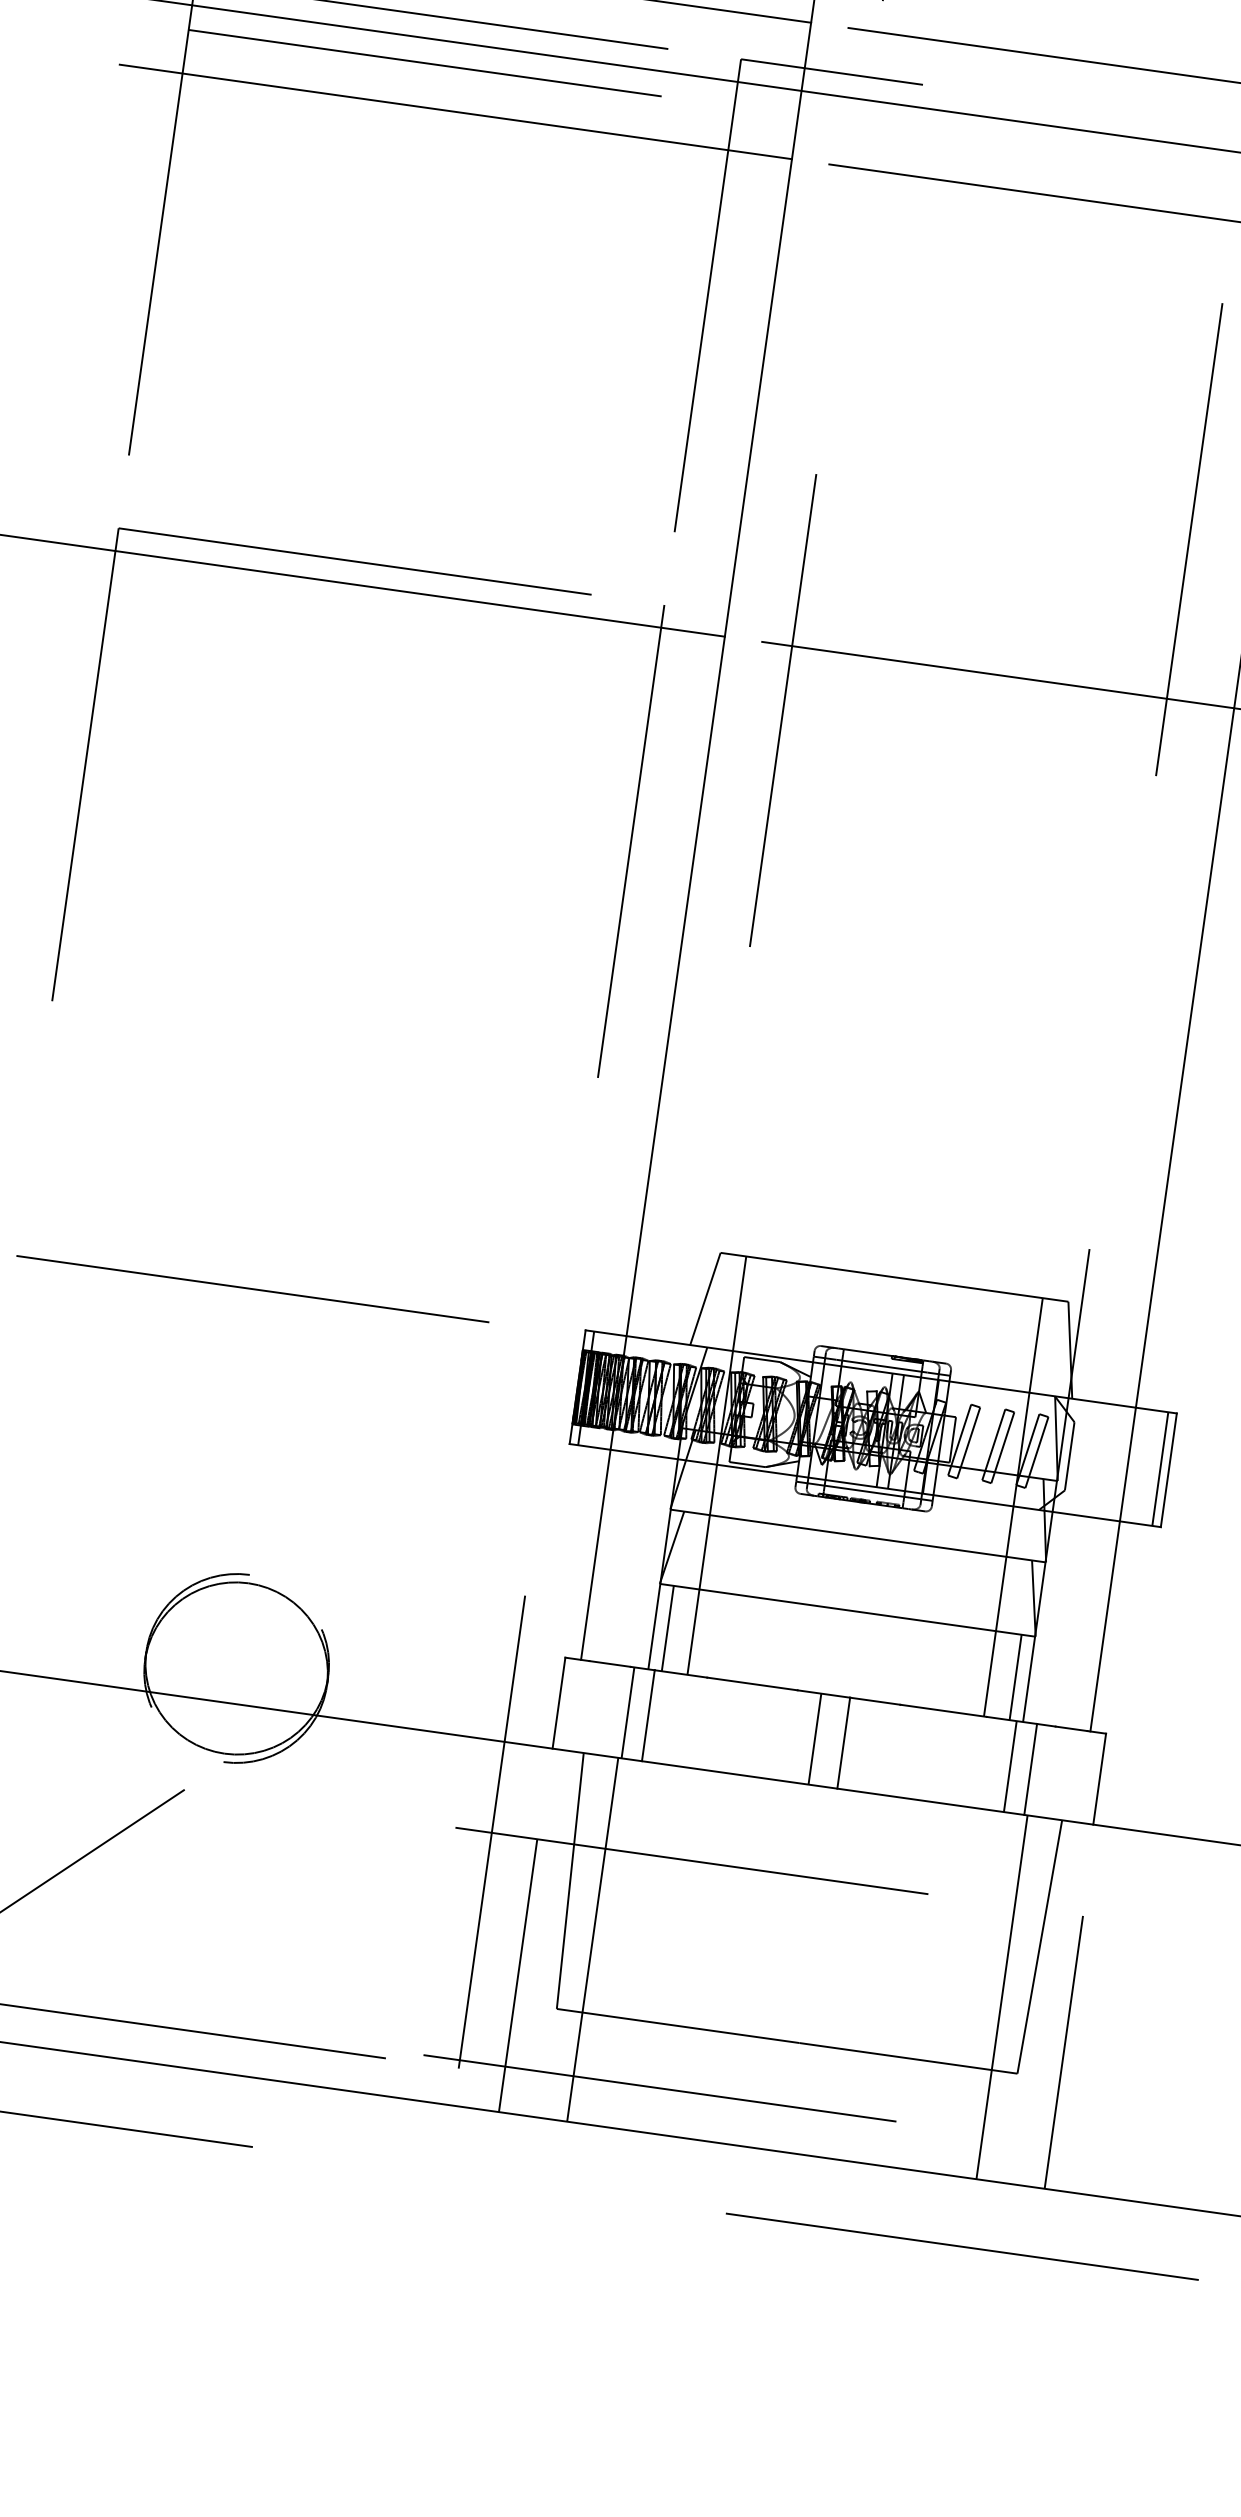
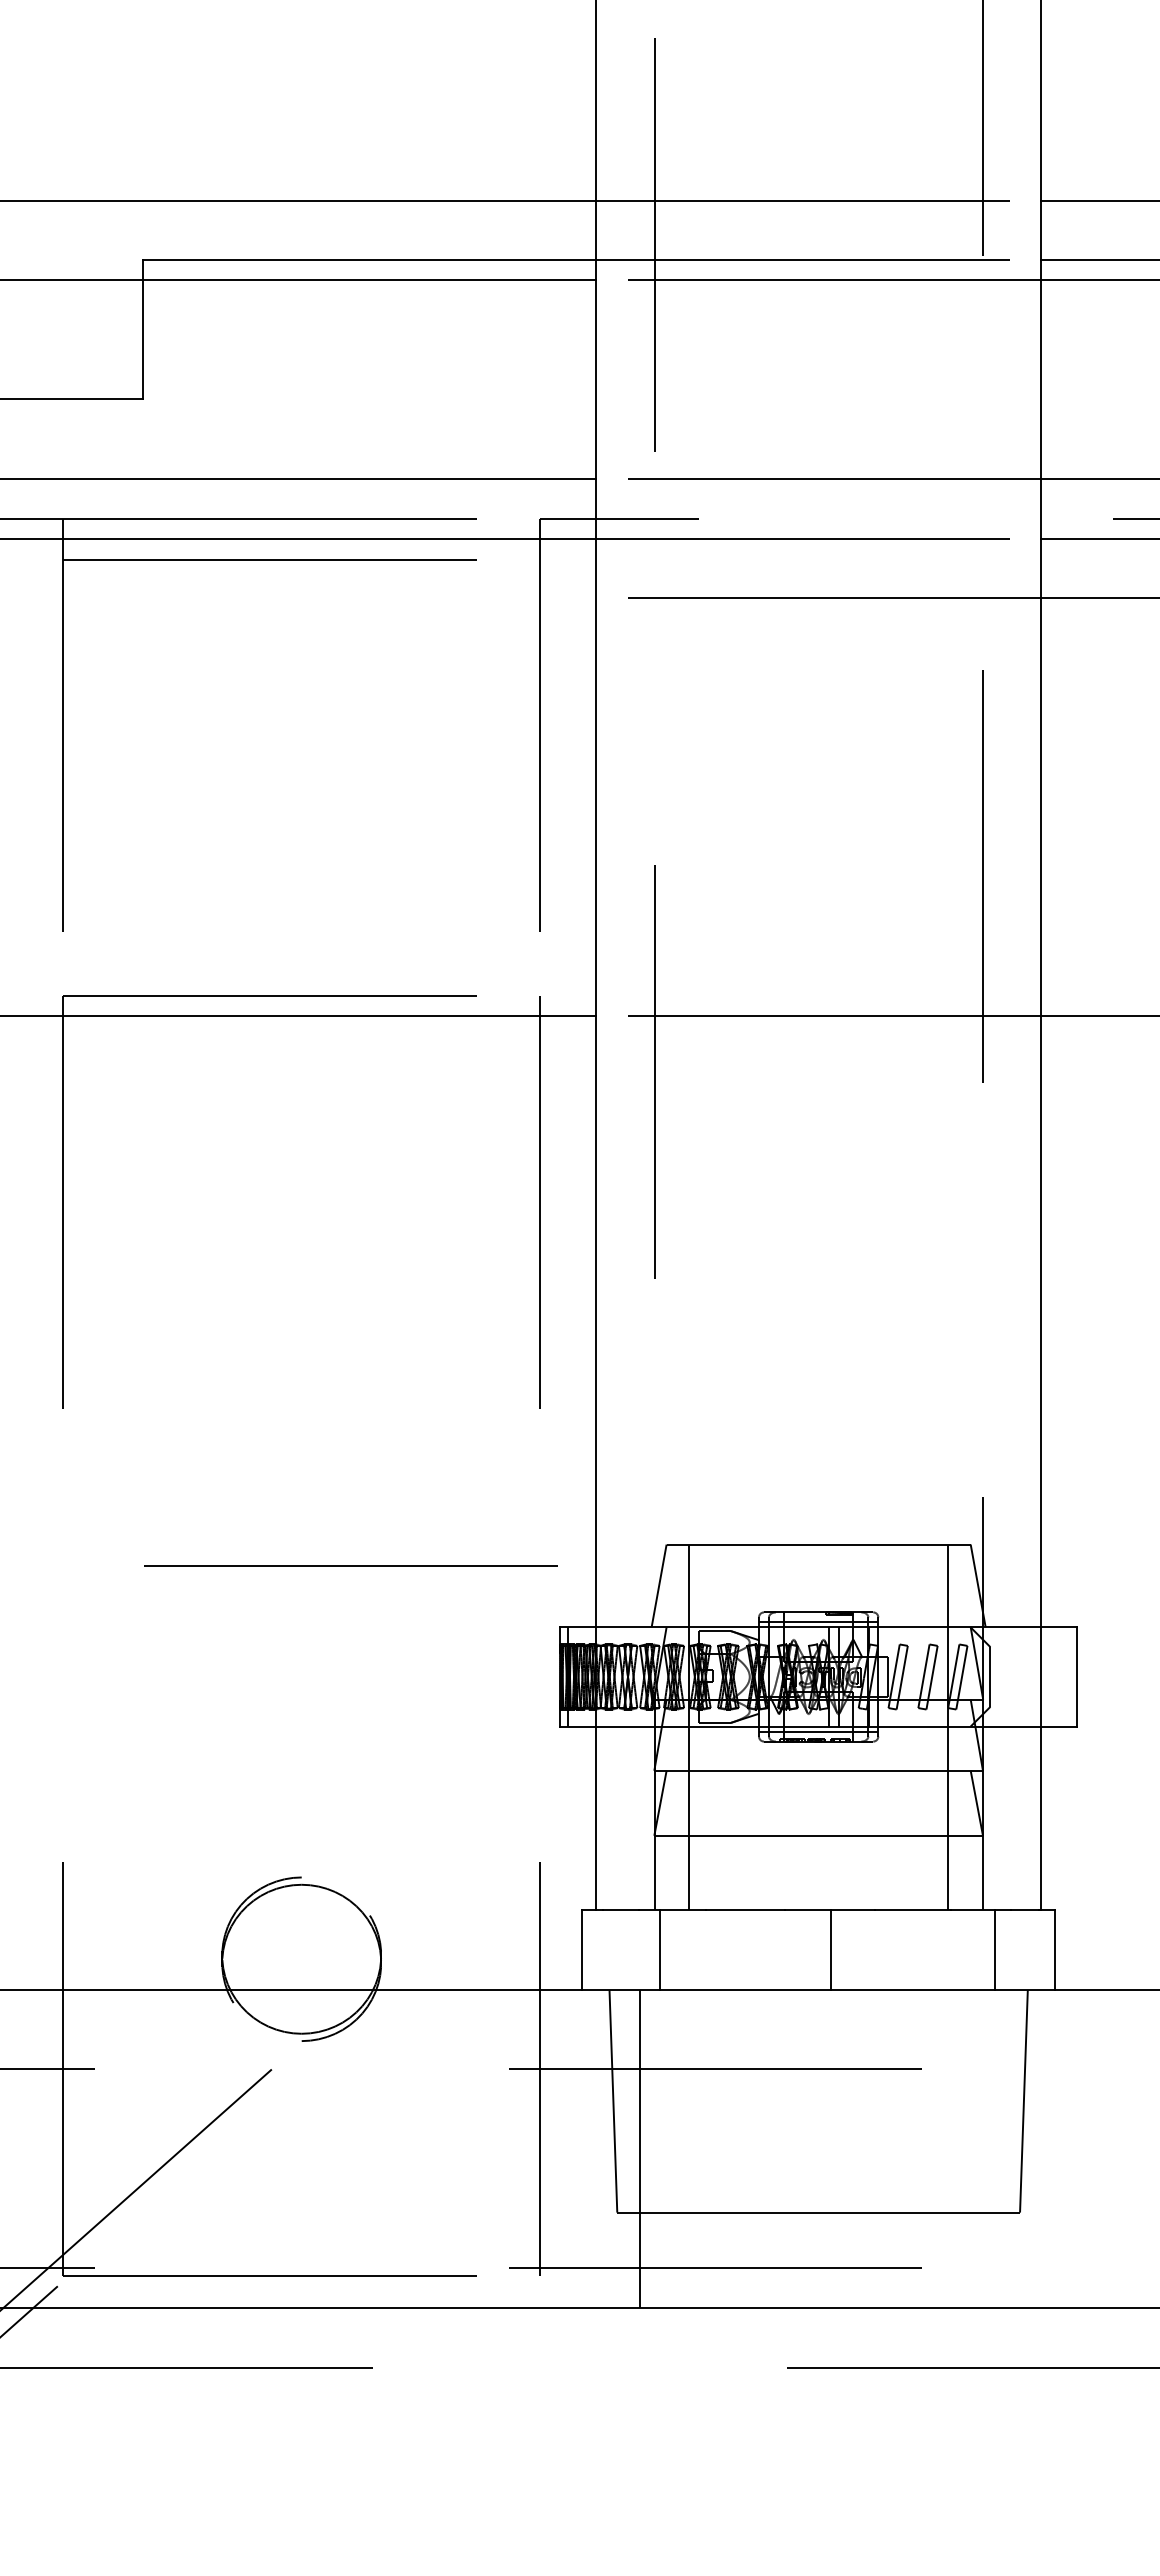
line: (455, 112) -> (301, 598), removed
line: (252, 1288) -> (350, 1565), moved
line: (1160, 1468) -> (1069, 1676), removed
line: (667, 1627) -> (666, 1872), removed
line: (1015, 1676) -> (970, 1872), removed
line: (627, 1712) -> (642, 1949), removed
line: (815, 1738) -> (806, 1949), removed
line: (1009, 1765) -> (976, 1949), removed
line: (518, 1975) -> (580, 2188), removed
line: (1001, 1996) -> (997, 2148), removed
line: (1064, 2052) -> (1057, 2188), removed

